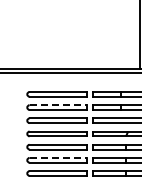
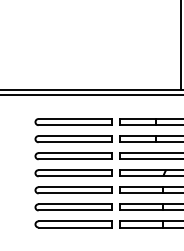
line: (58, 105) -> (75, 136), dashed -> solid
line: (58, 157) -> (75, 203), dashed -> solid

